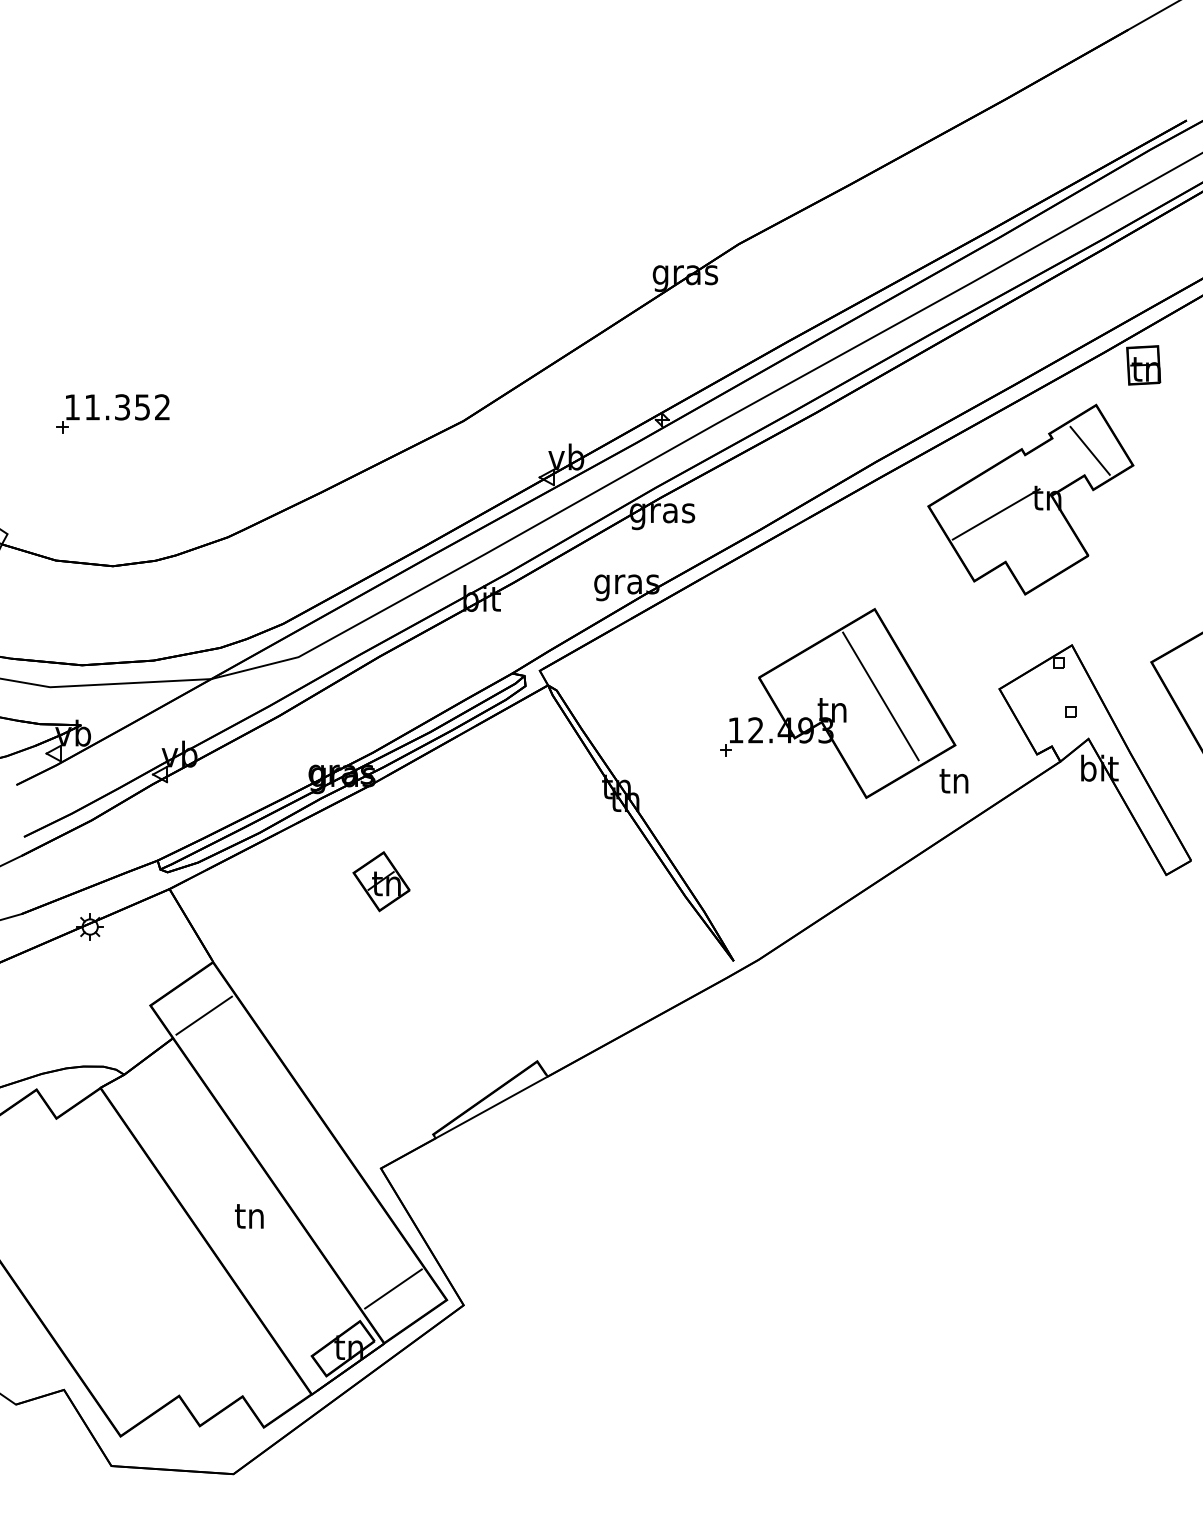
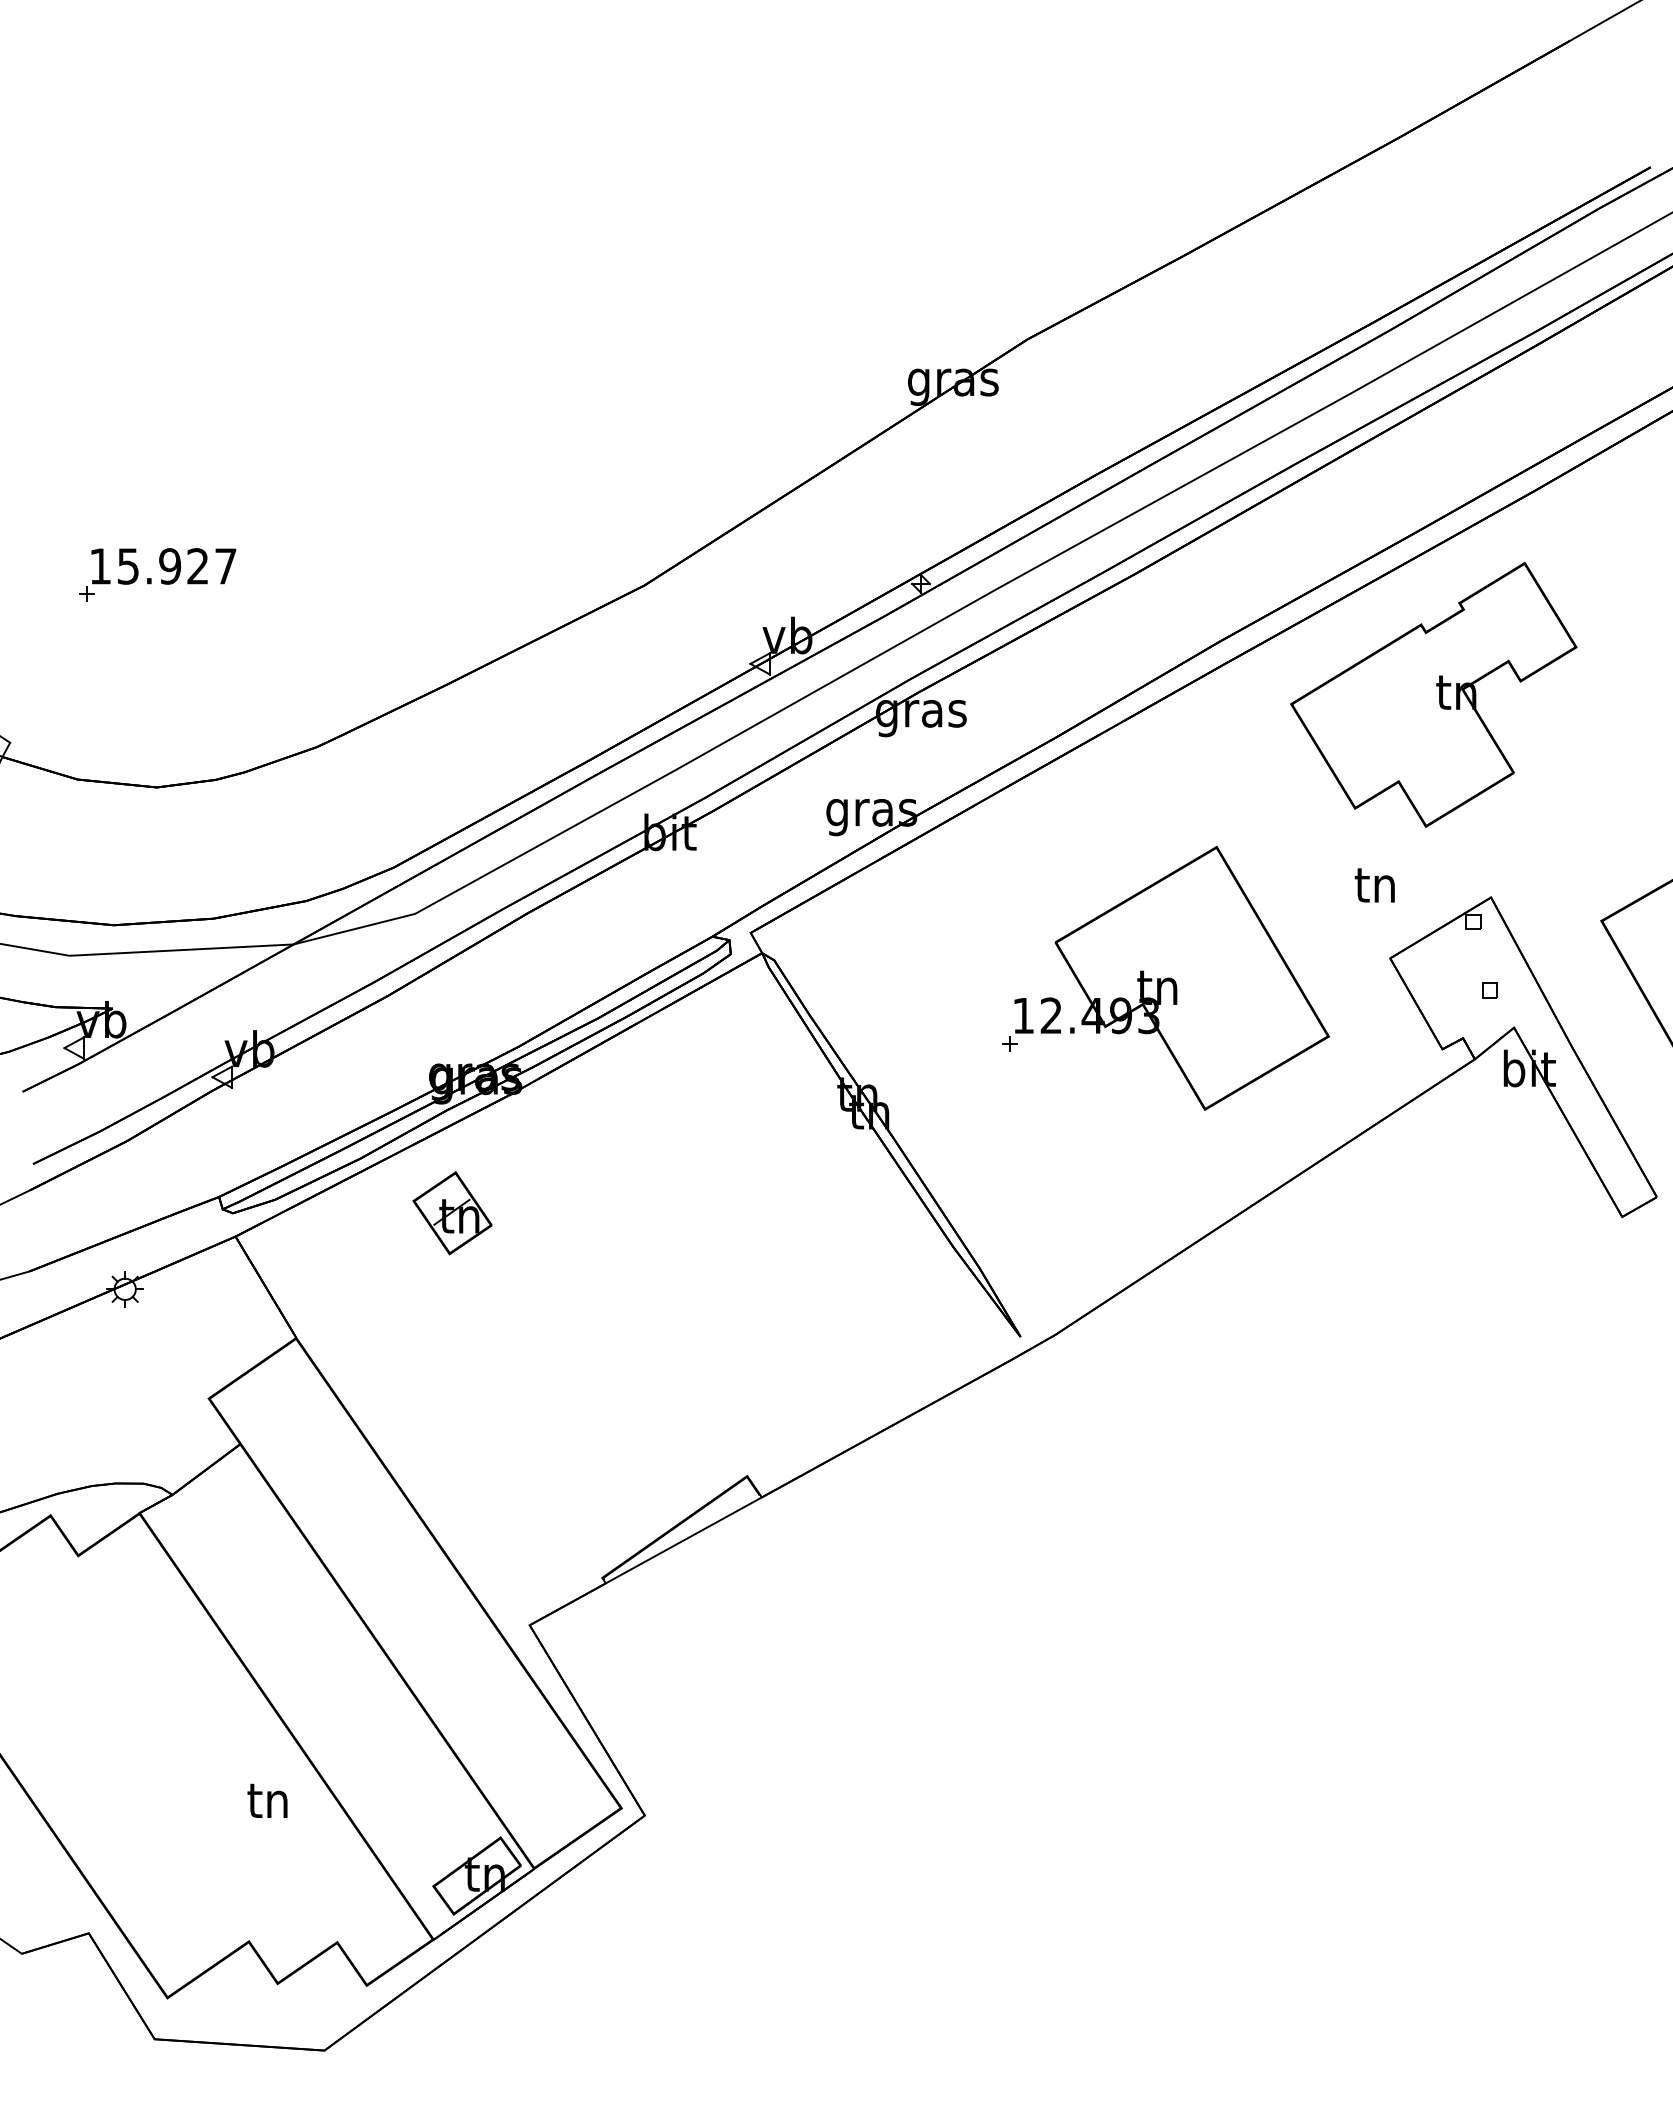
part: (1143, 365) -> (1590, 507), removed
text: (127, 407) -> (177, 566), 11.352 -> 15.927
line: (1090, 450) -> (1516, 626), removed
line: (996, 514) -> (1385, 715), removed
line: (880, 696) -> (1224, 968), removed
text: (953, 781) -> (1374, 885), moved
part: (381, 881) -> (452, 1213), moved
line: (204, 1015) -> (283, 1412), removed
text: (249, 1216) -> (267, 1800), moved
line: (393, 1288) -> (546, 1792), removed

